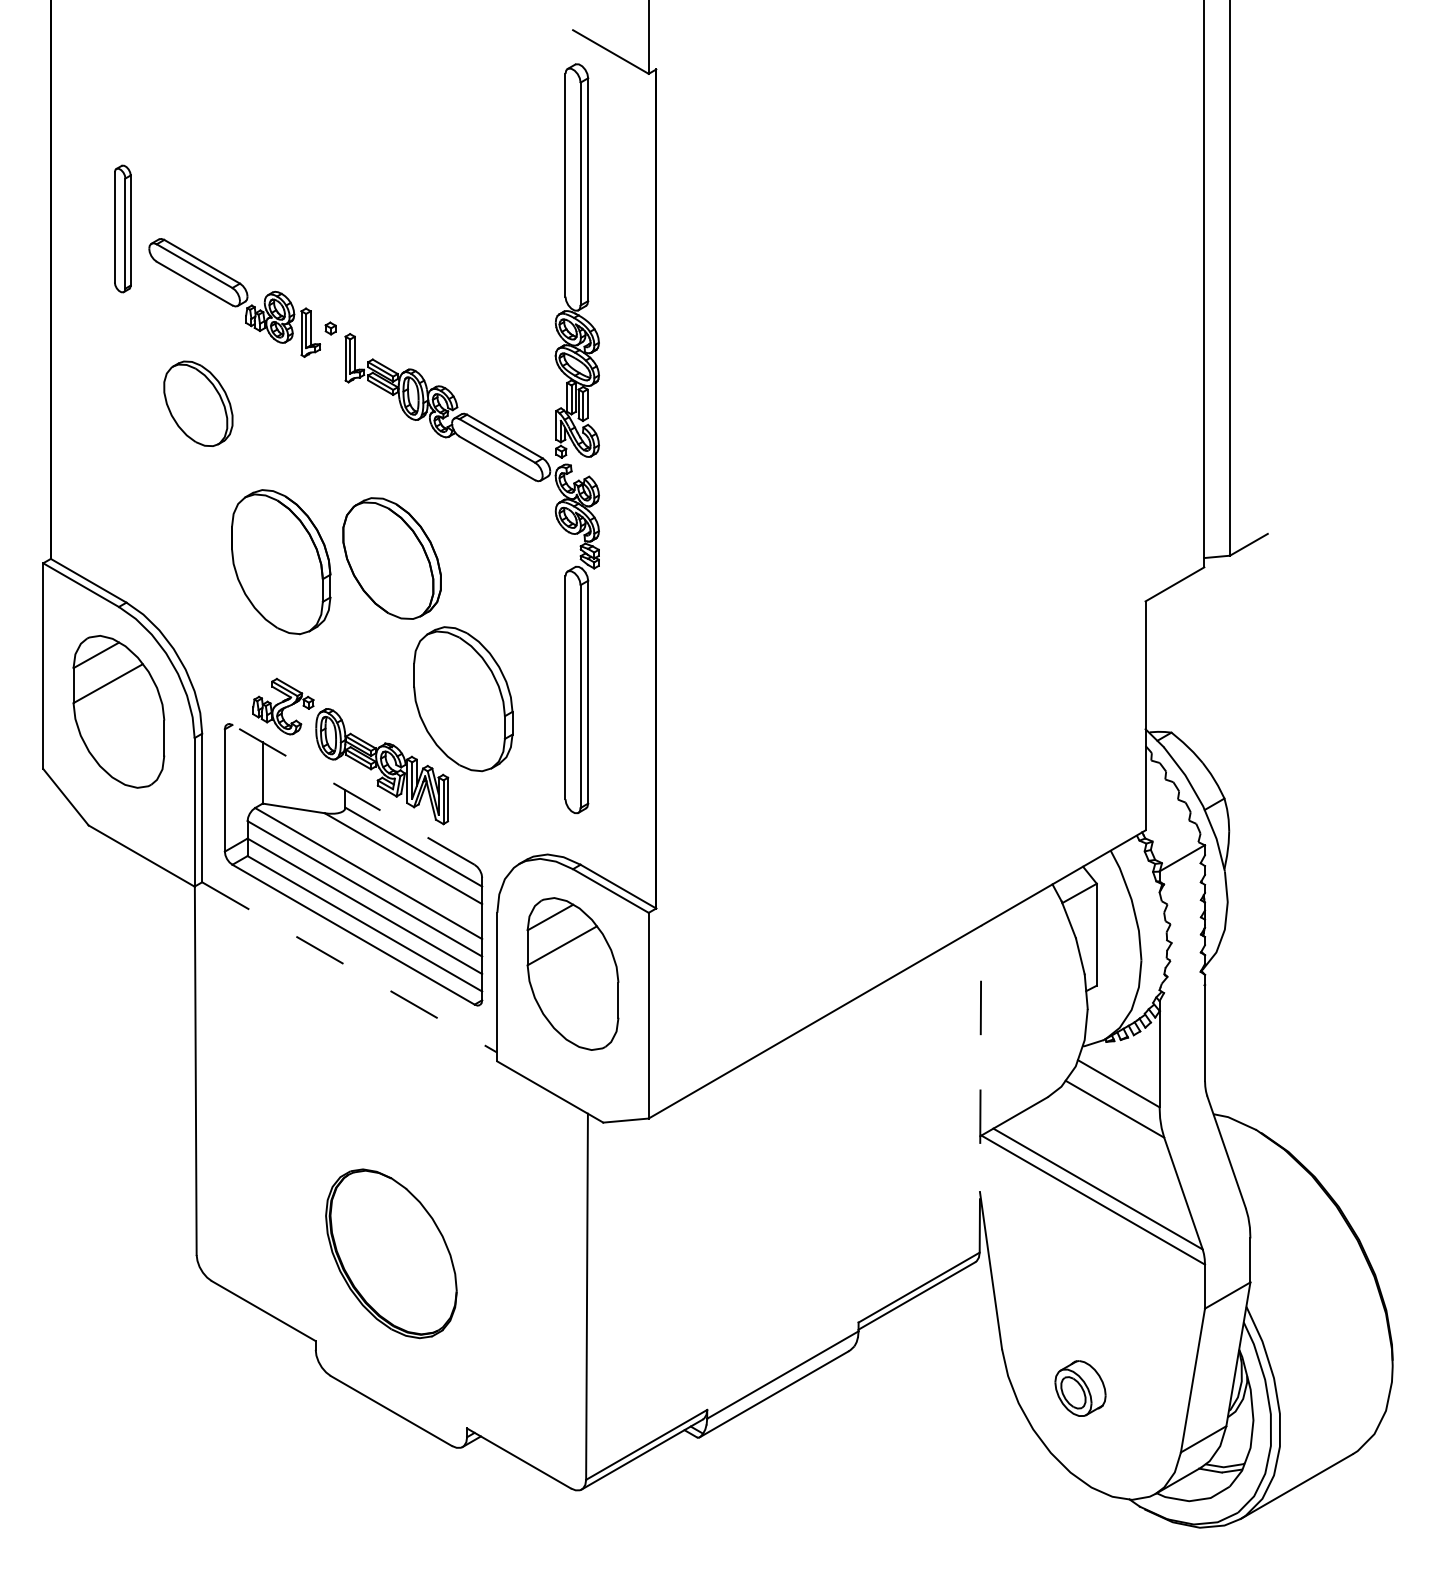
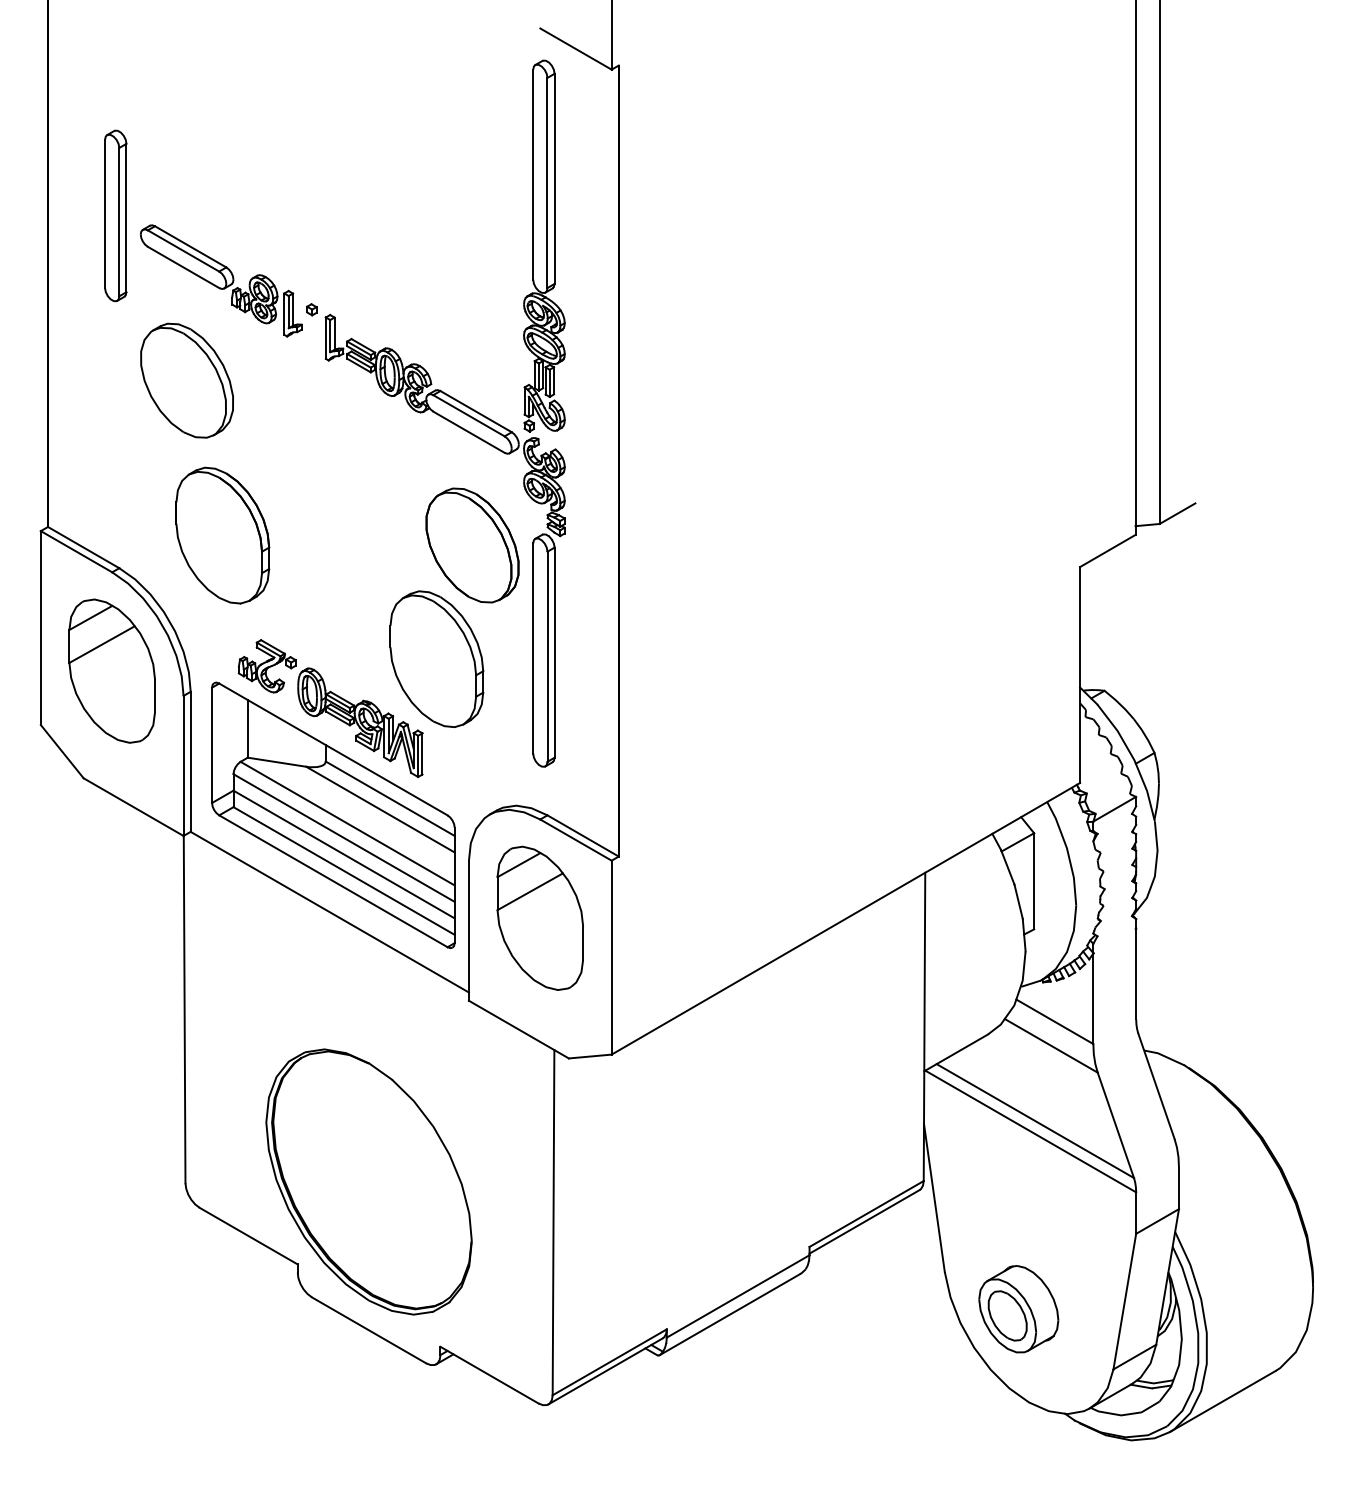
part: (122, 228) -> (115, 215), size x1.43
part: (198, 403) -> (187, 380), size x1.43
part: (391, 558) -> (471, 545), moved
part: (281, 562) -> (223, 536), moved
line: (353, 794) -> (333, 749), dashed -> solid
line: (350, 967) -> (330, 912), dashed -> solid
line: (980, 1088) -> (924, 1026), dashed -> solid
part: (391, 1253) -> (369, 1181), size x1.67
part: (1080, 1388) -> (1018, 1309), size x1.67

